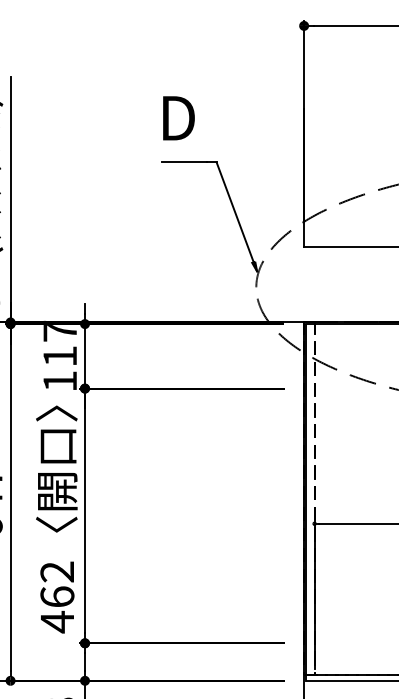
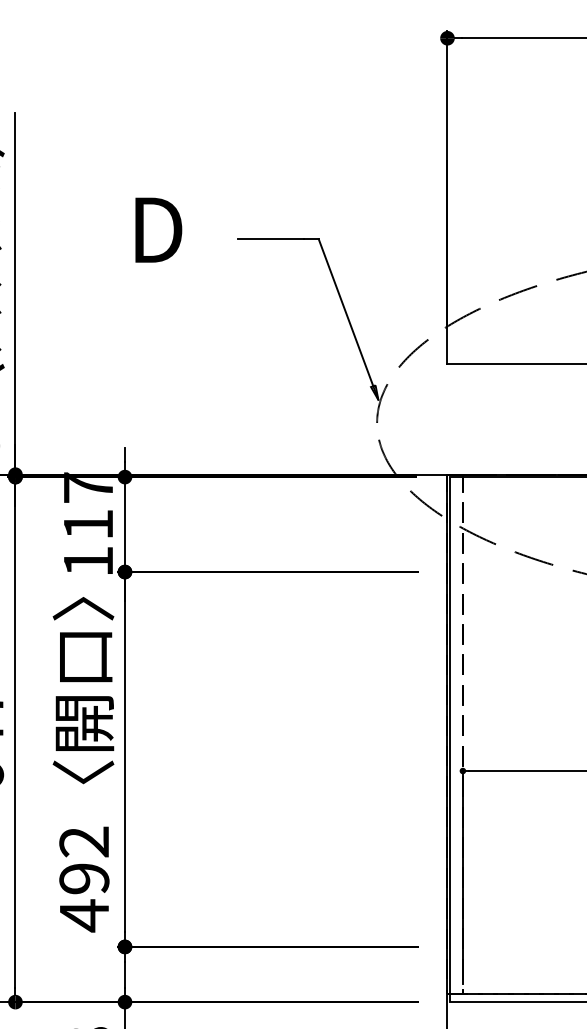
text: (178, 118) -> (158, 230), moved
text: (57, 596) -> (84, 878), 462 -> 492

